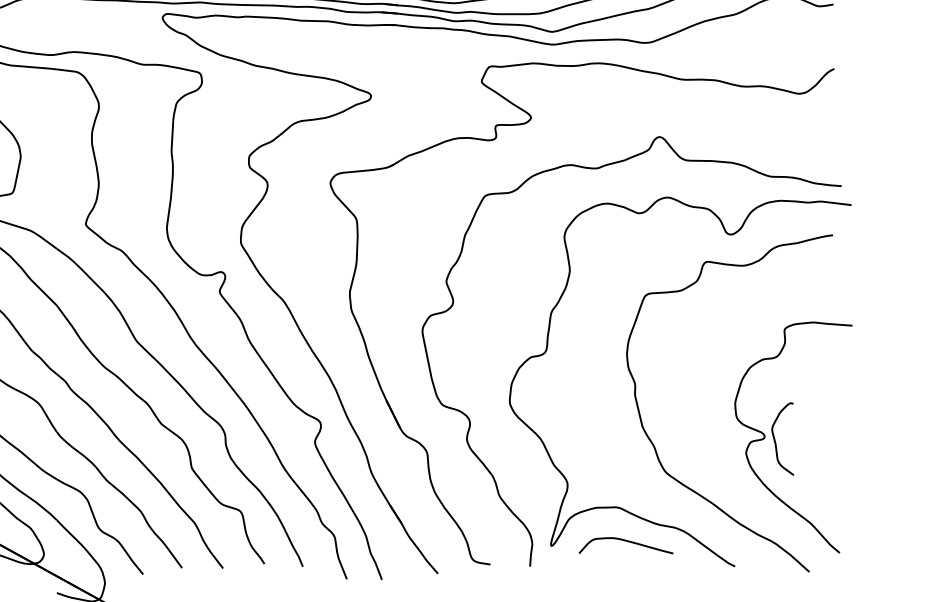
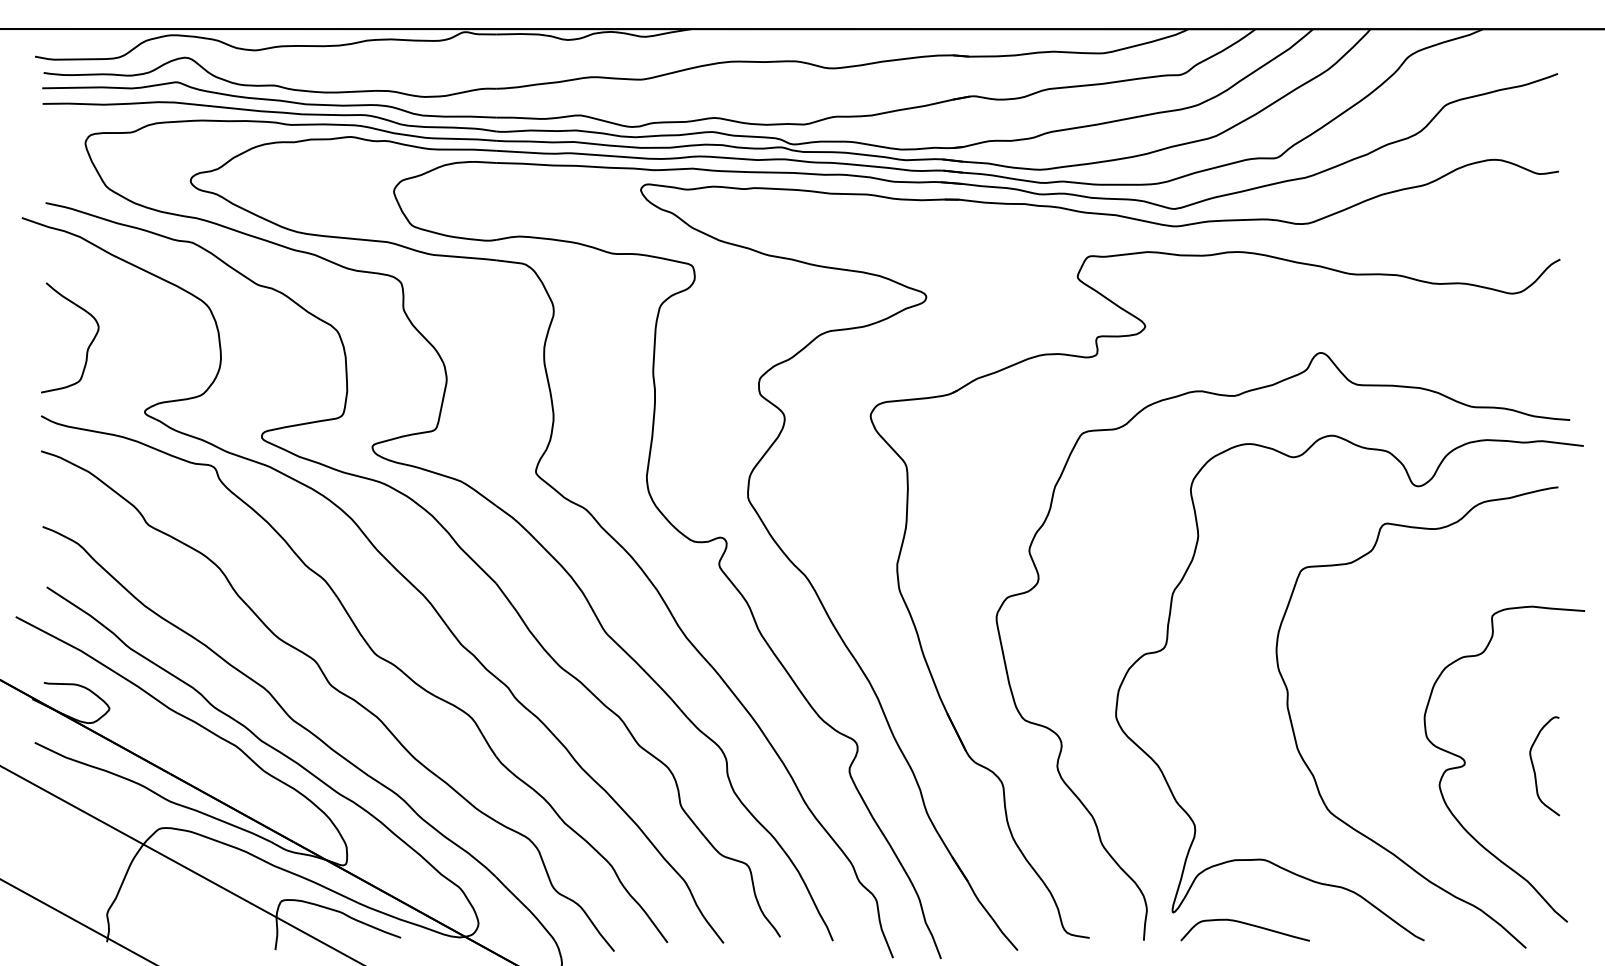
curve: (776, 442) -> (1535, 770), moved
curve: (625, 541) -> (1244, 924), moved

